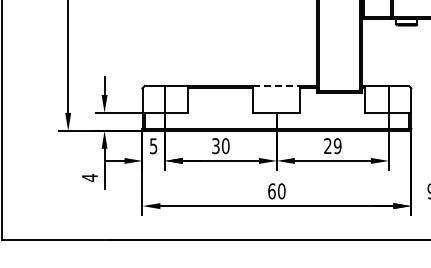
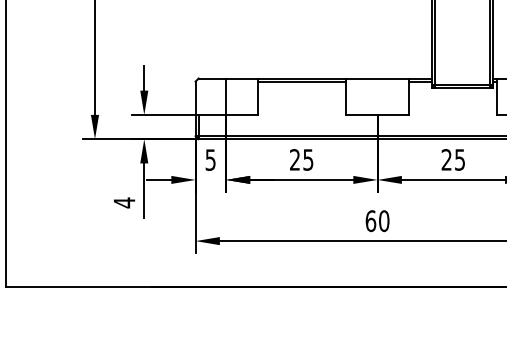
line: (276, 86) -> (377, 79), dashed -> solid
text: (337, 145) -> (459, 159), 29 -> 25
text: (220, 146) -> (301, 160), 30 -> 25

